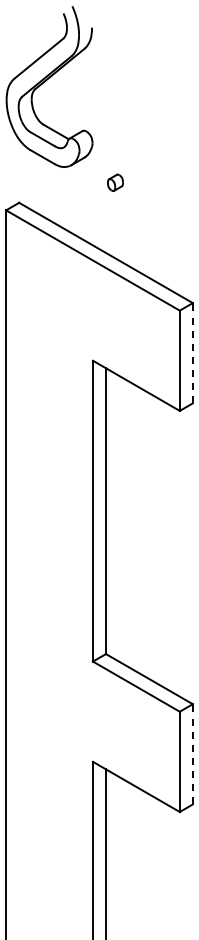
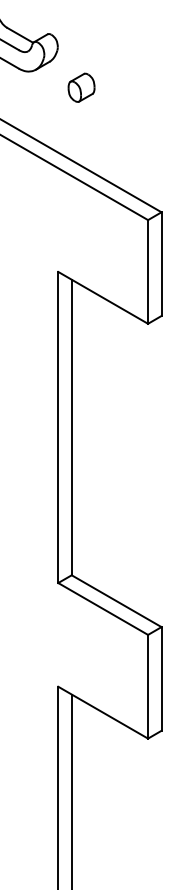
part: (115, 182) -> (81, 87), size x1.67
line: (192, 352) -> (161, 263), dashed -> solid
line: (192, 753) -> (161, 678), dashed -> solid

